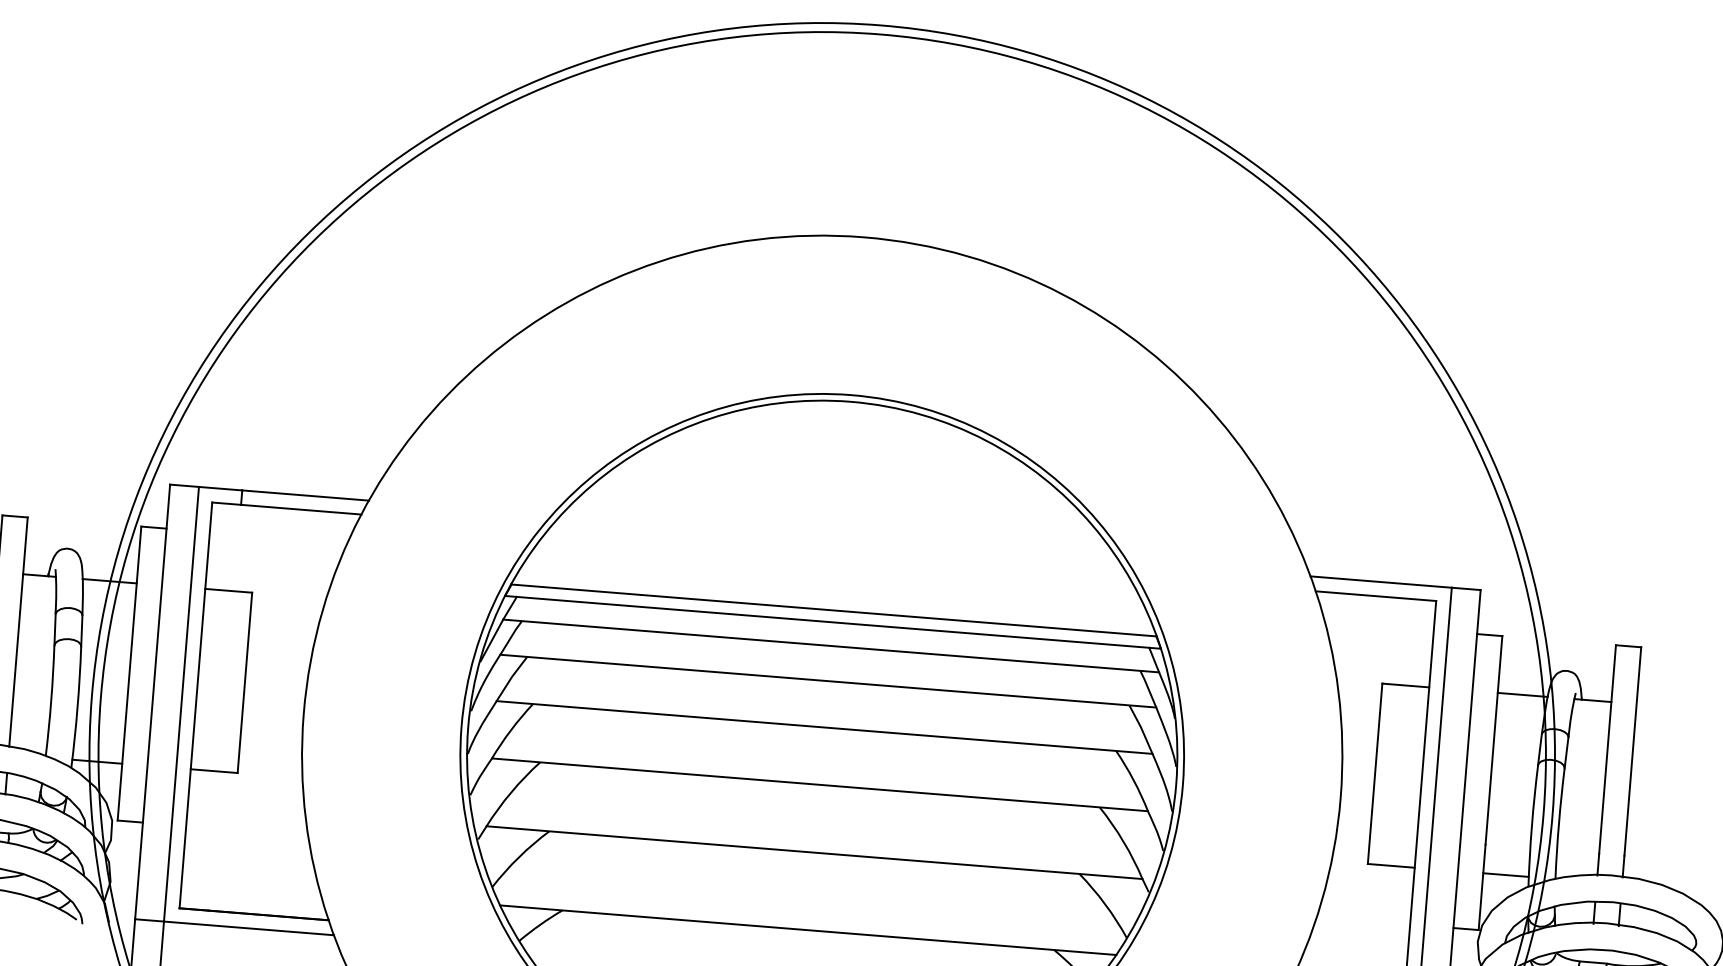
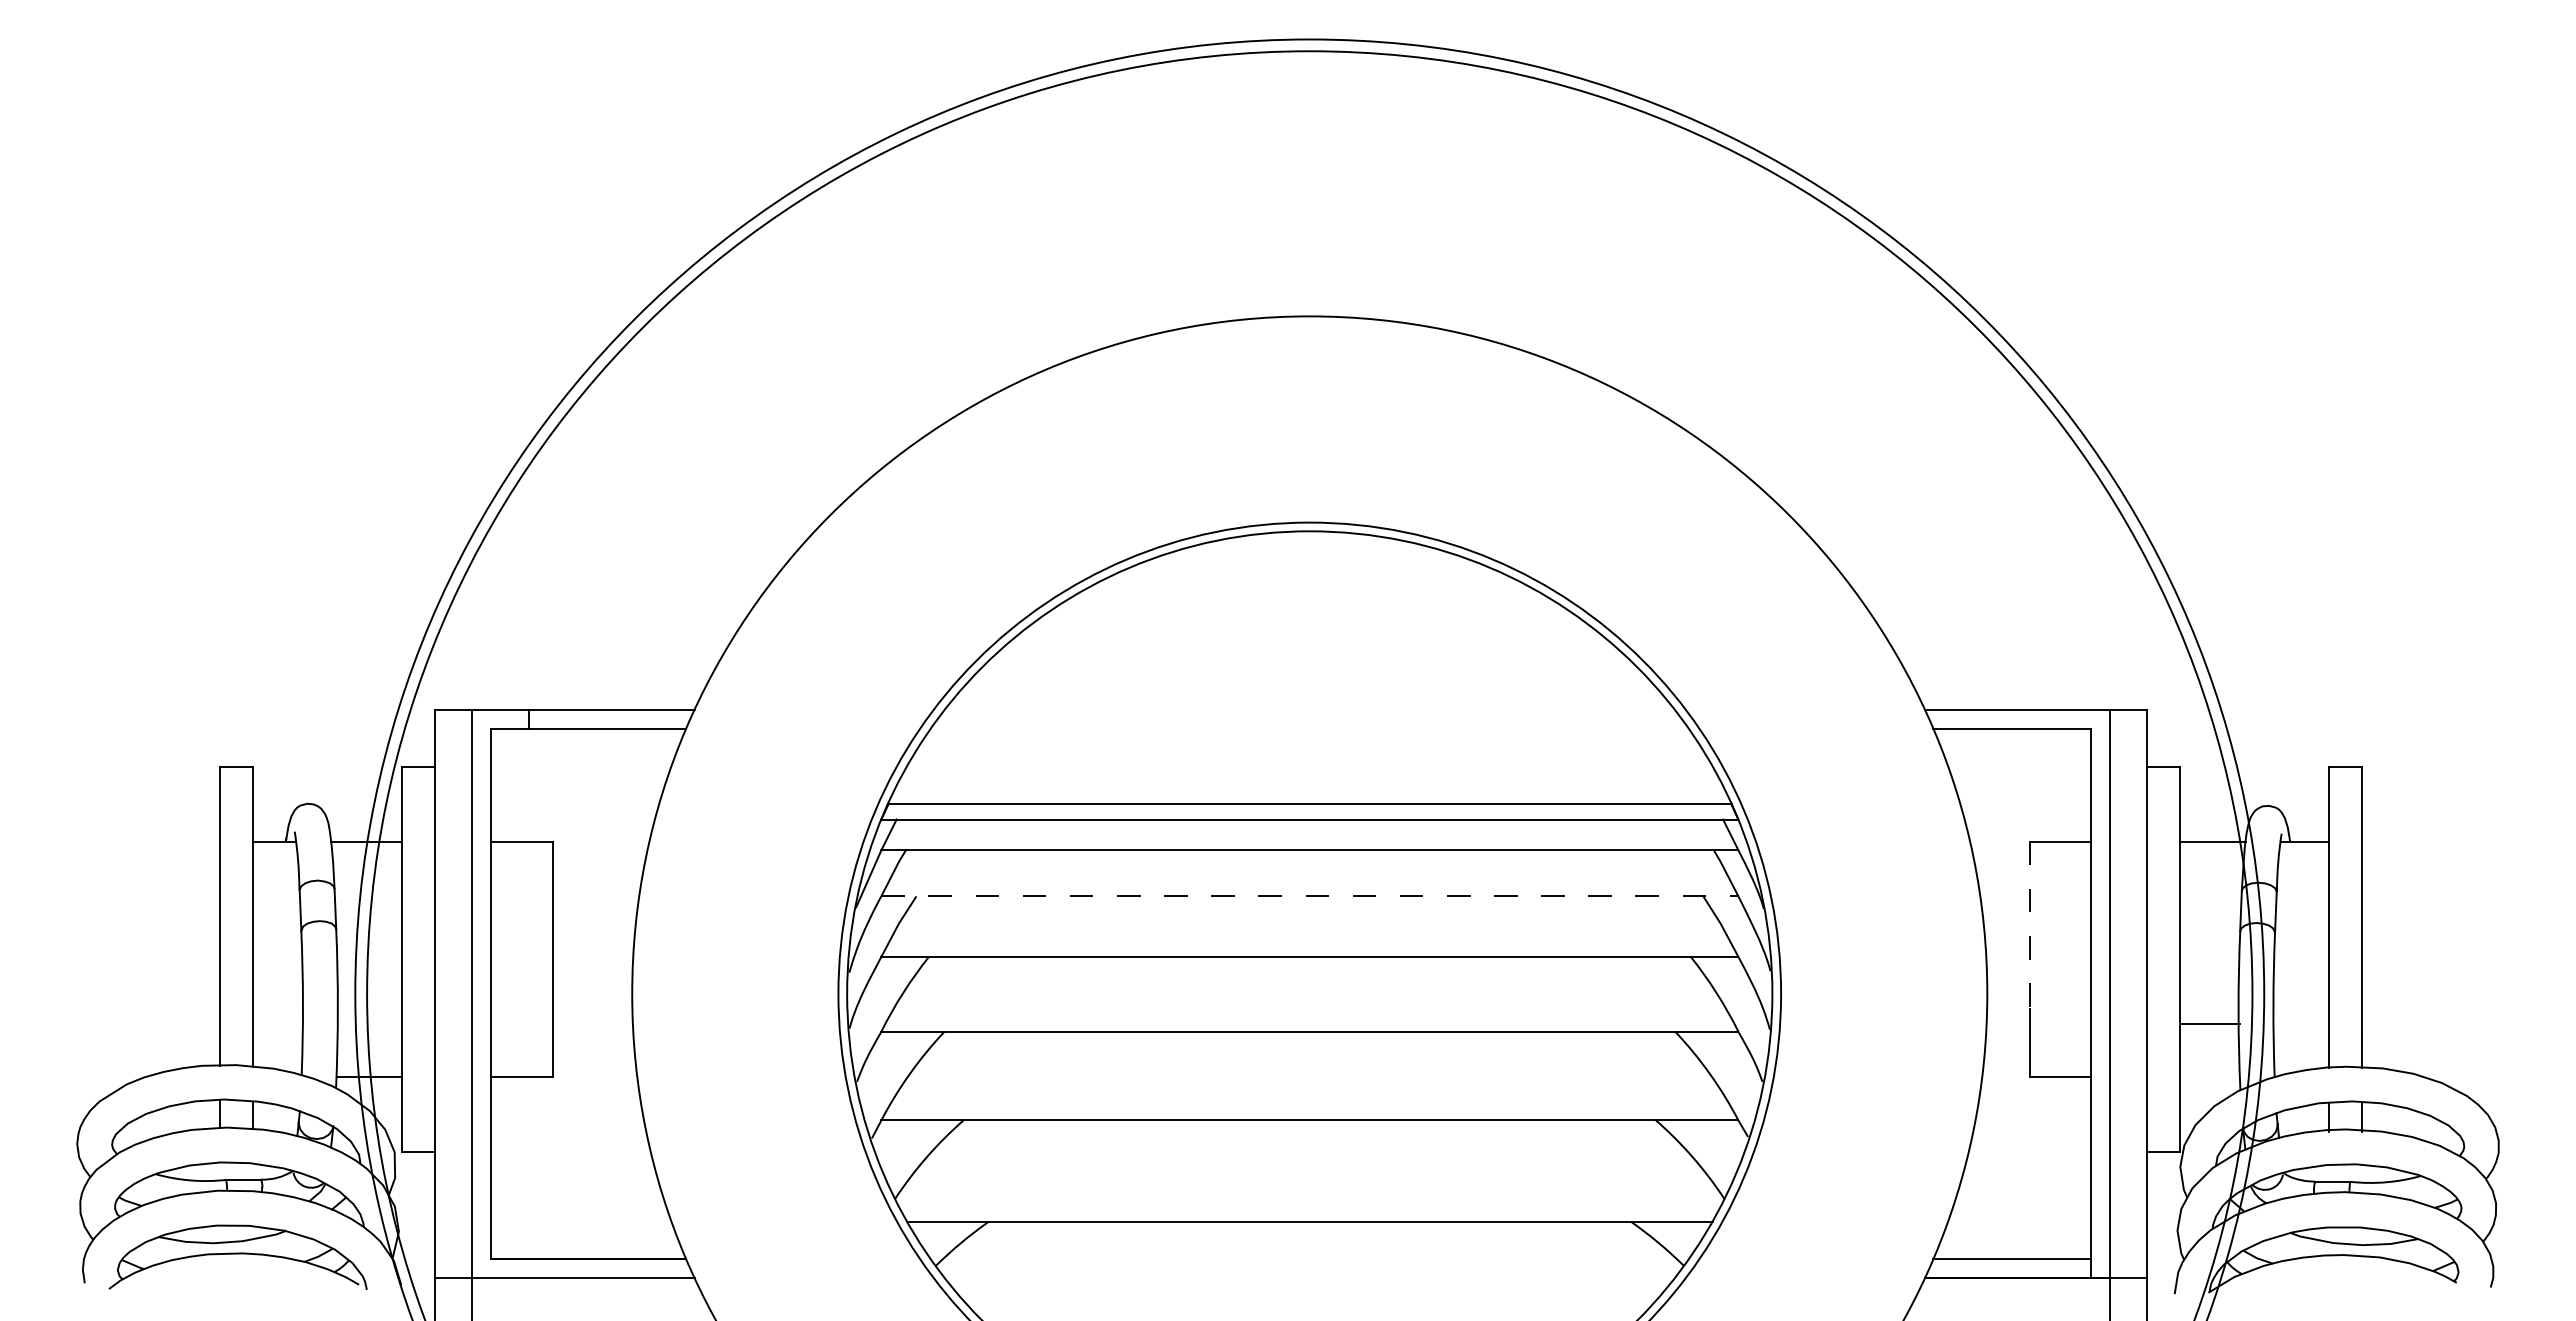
line: (828, 681) -> (1309, 896), solid -> dashed
line: (1377, 747) -> (2029, 925), solid -> dashed
line: (1505, 875) -> (2209, 1024), moved

